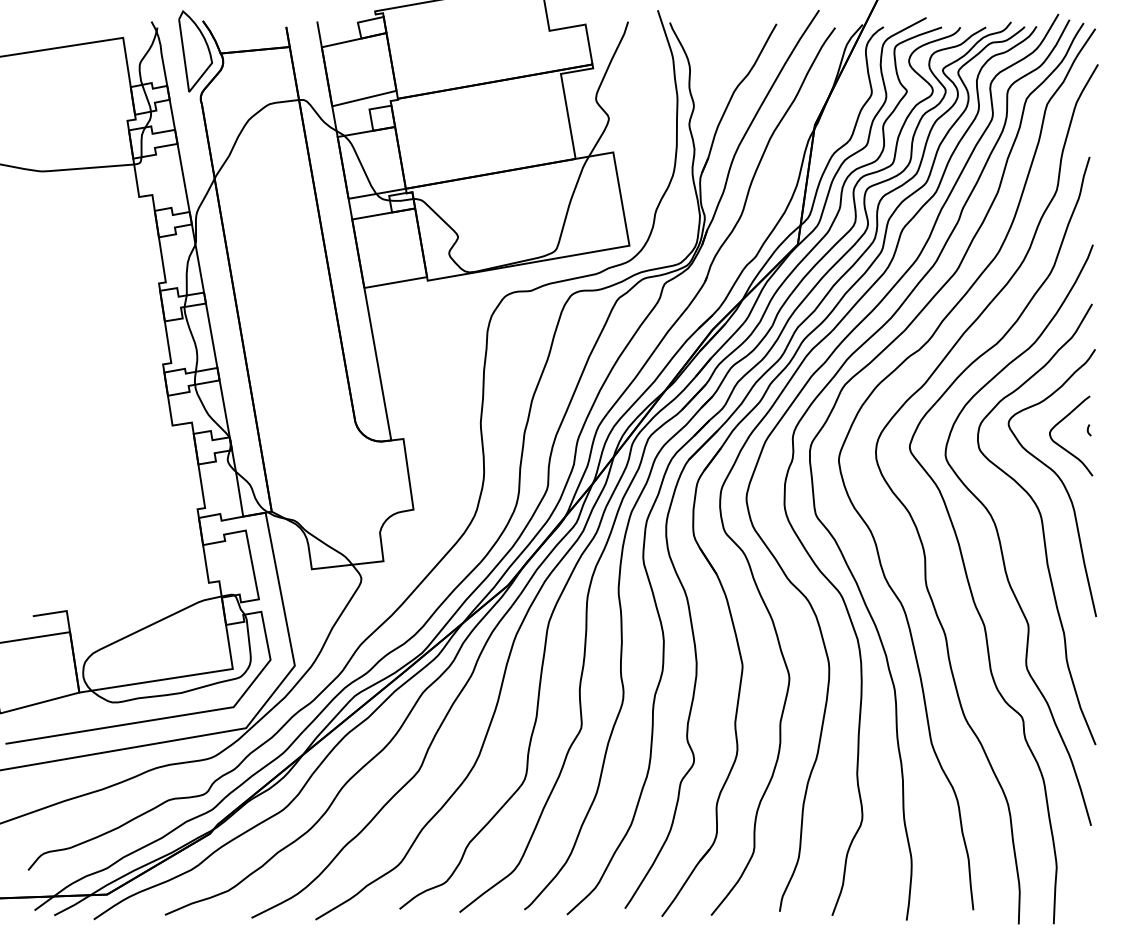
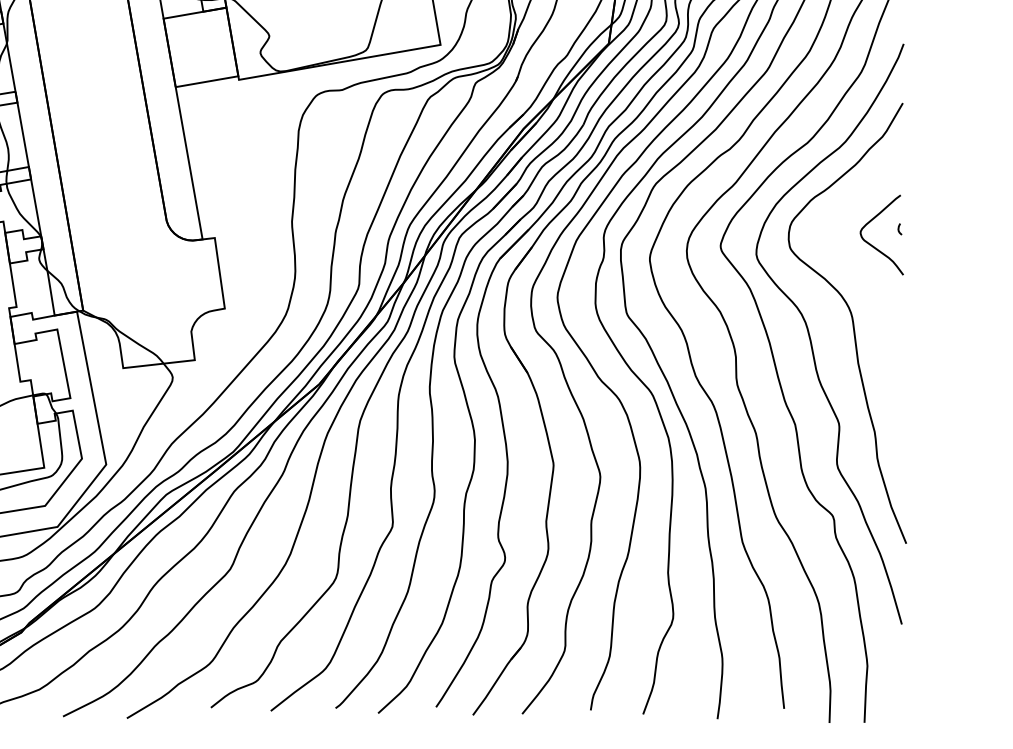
curve: (1057, 477) -> (868, 276), removed

